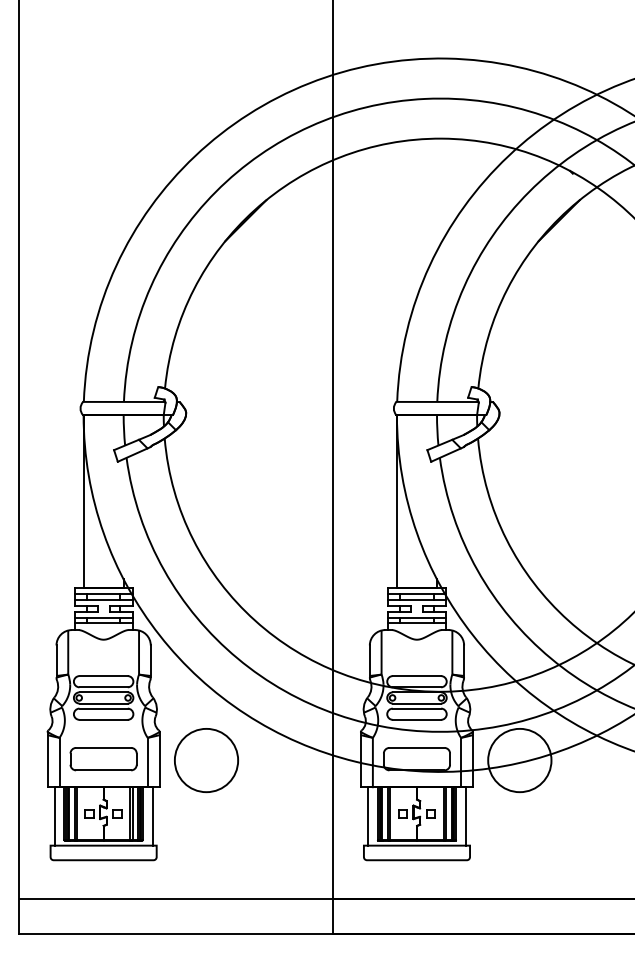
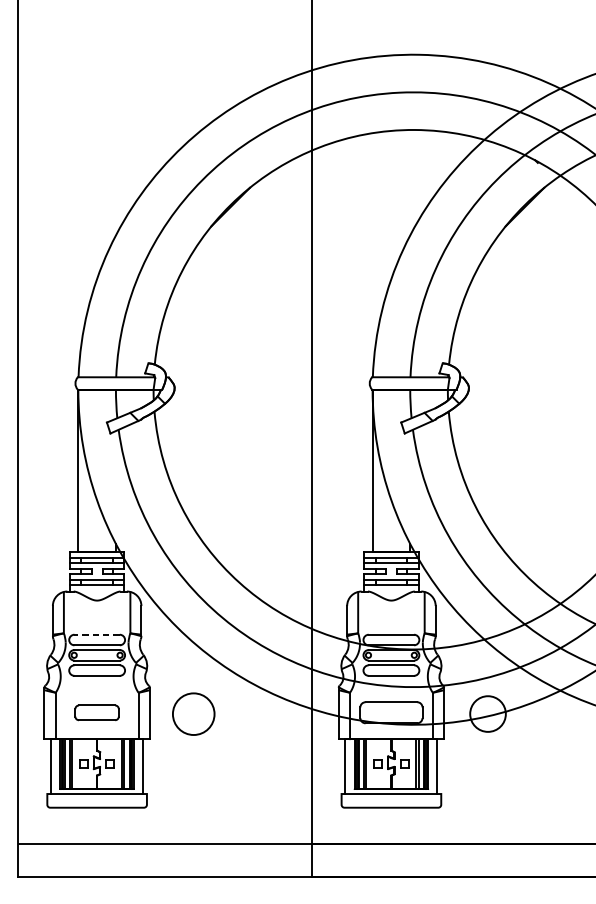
line: (103, 676) -> (97, 635), solid -> dashed
part: (103, 759) -> (97, 713), size x0.7
circle: (206, 760) -> (193, 714), size x0.7
circle: (519, 760) -> (487, 714), size x0.6

